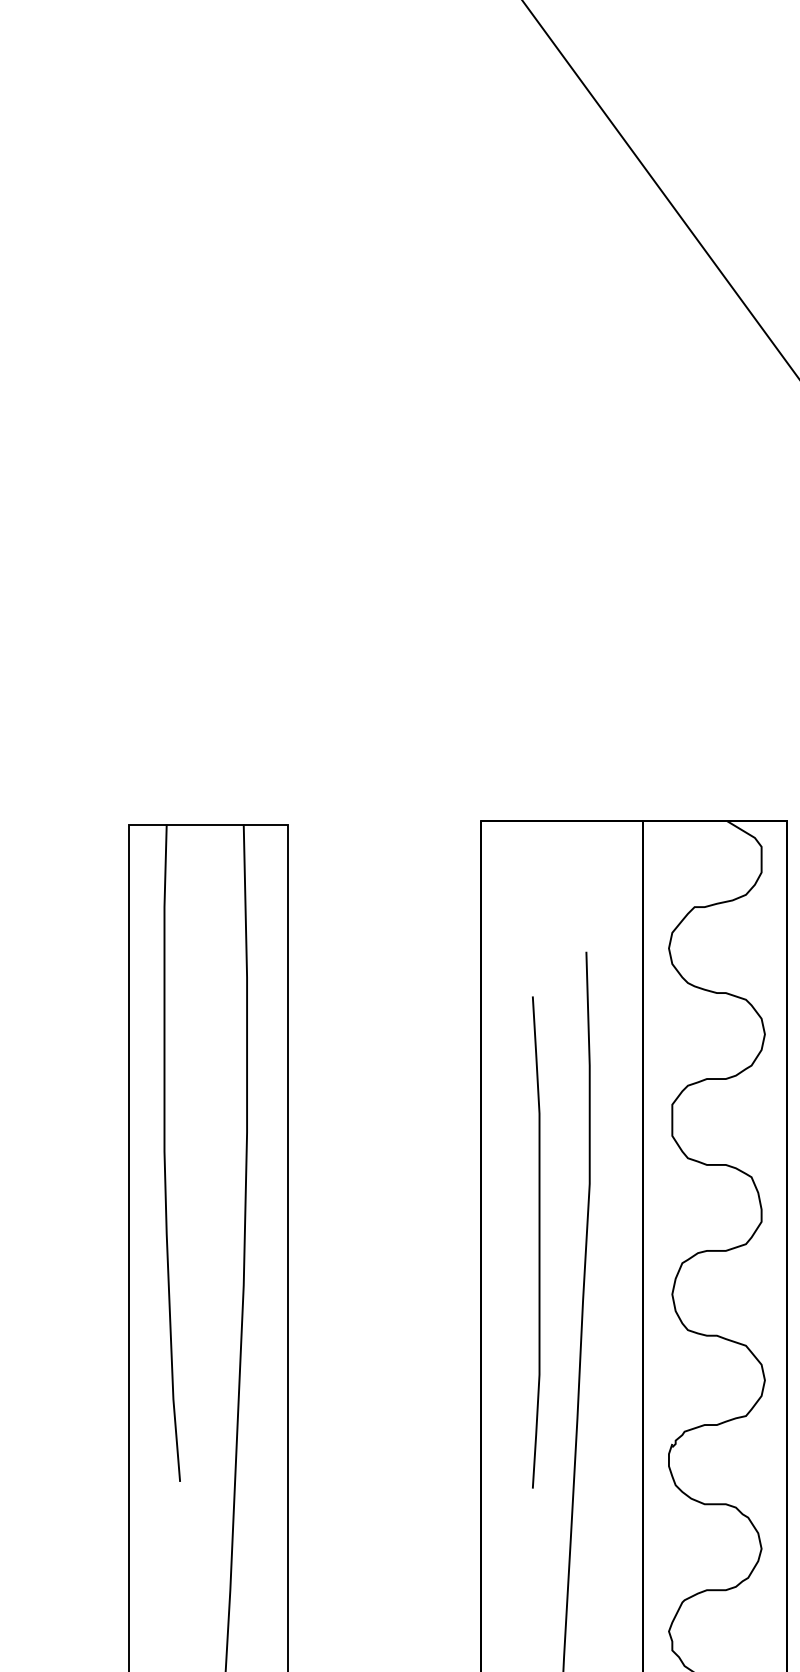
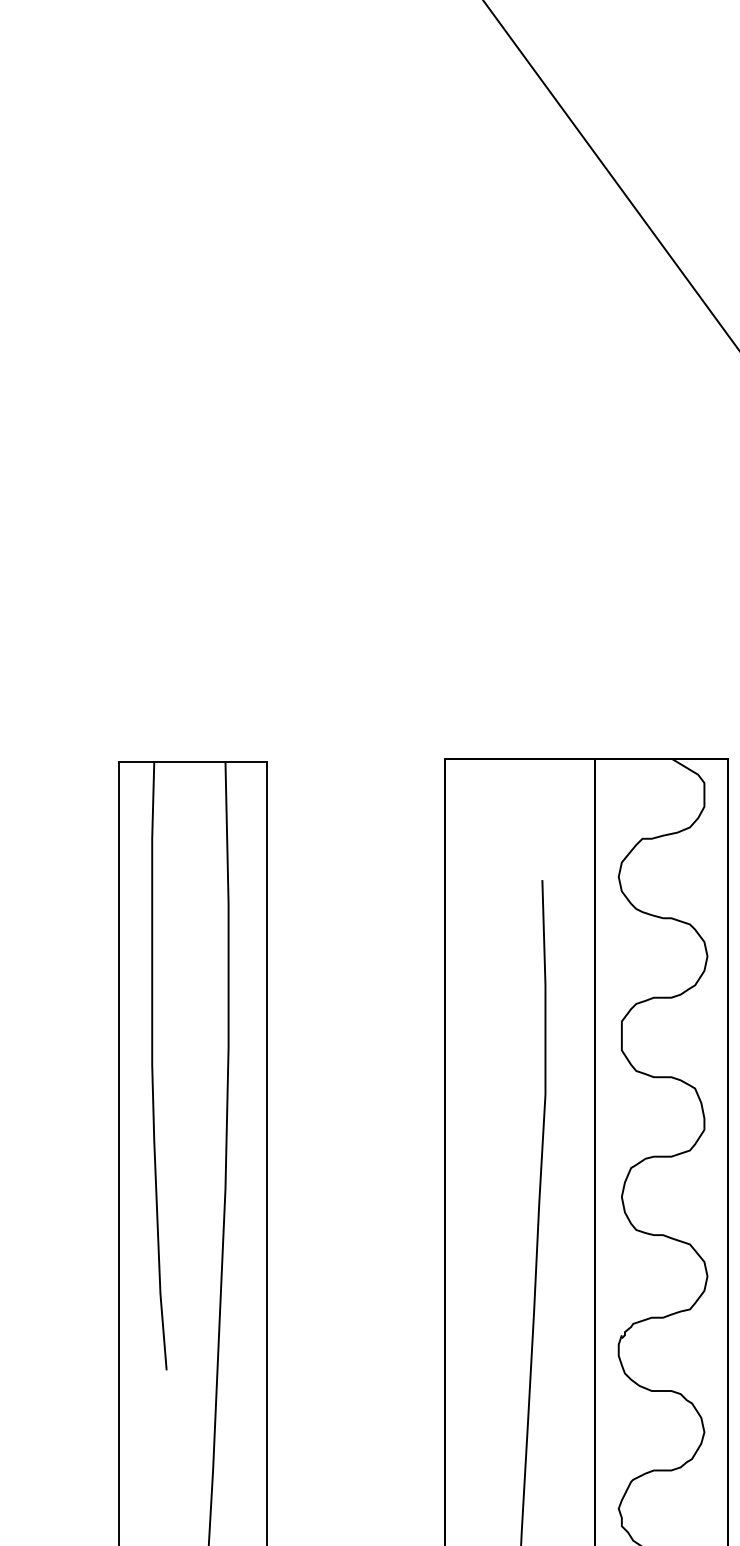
curve: (538, 1242) -> (498, 1148), removed

